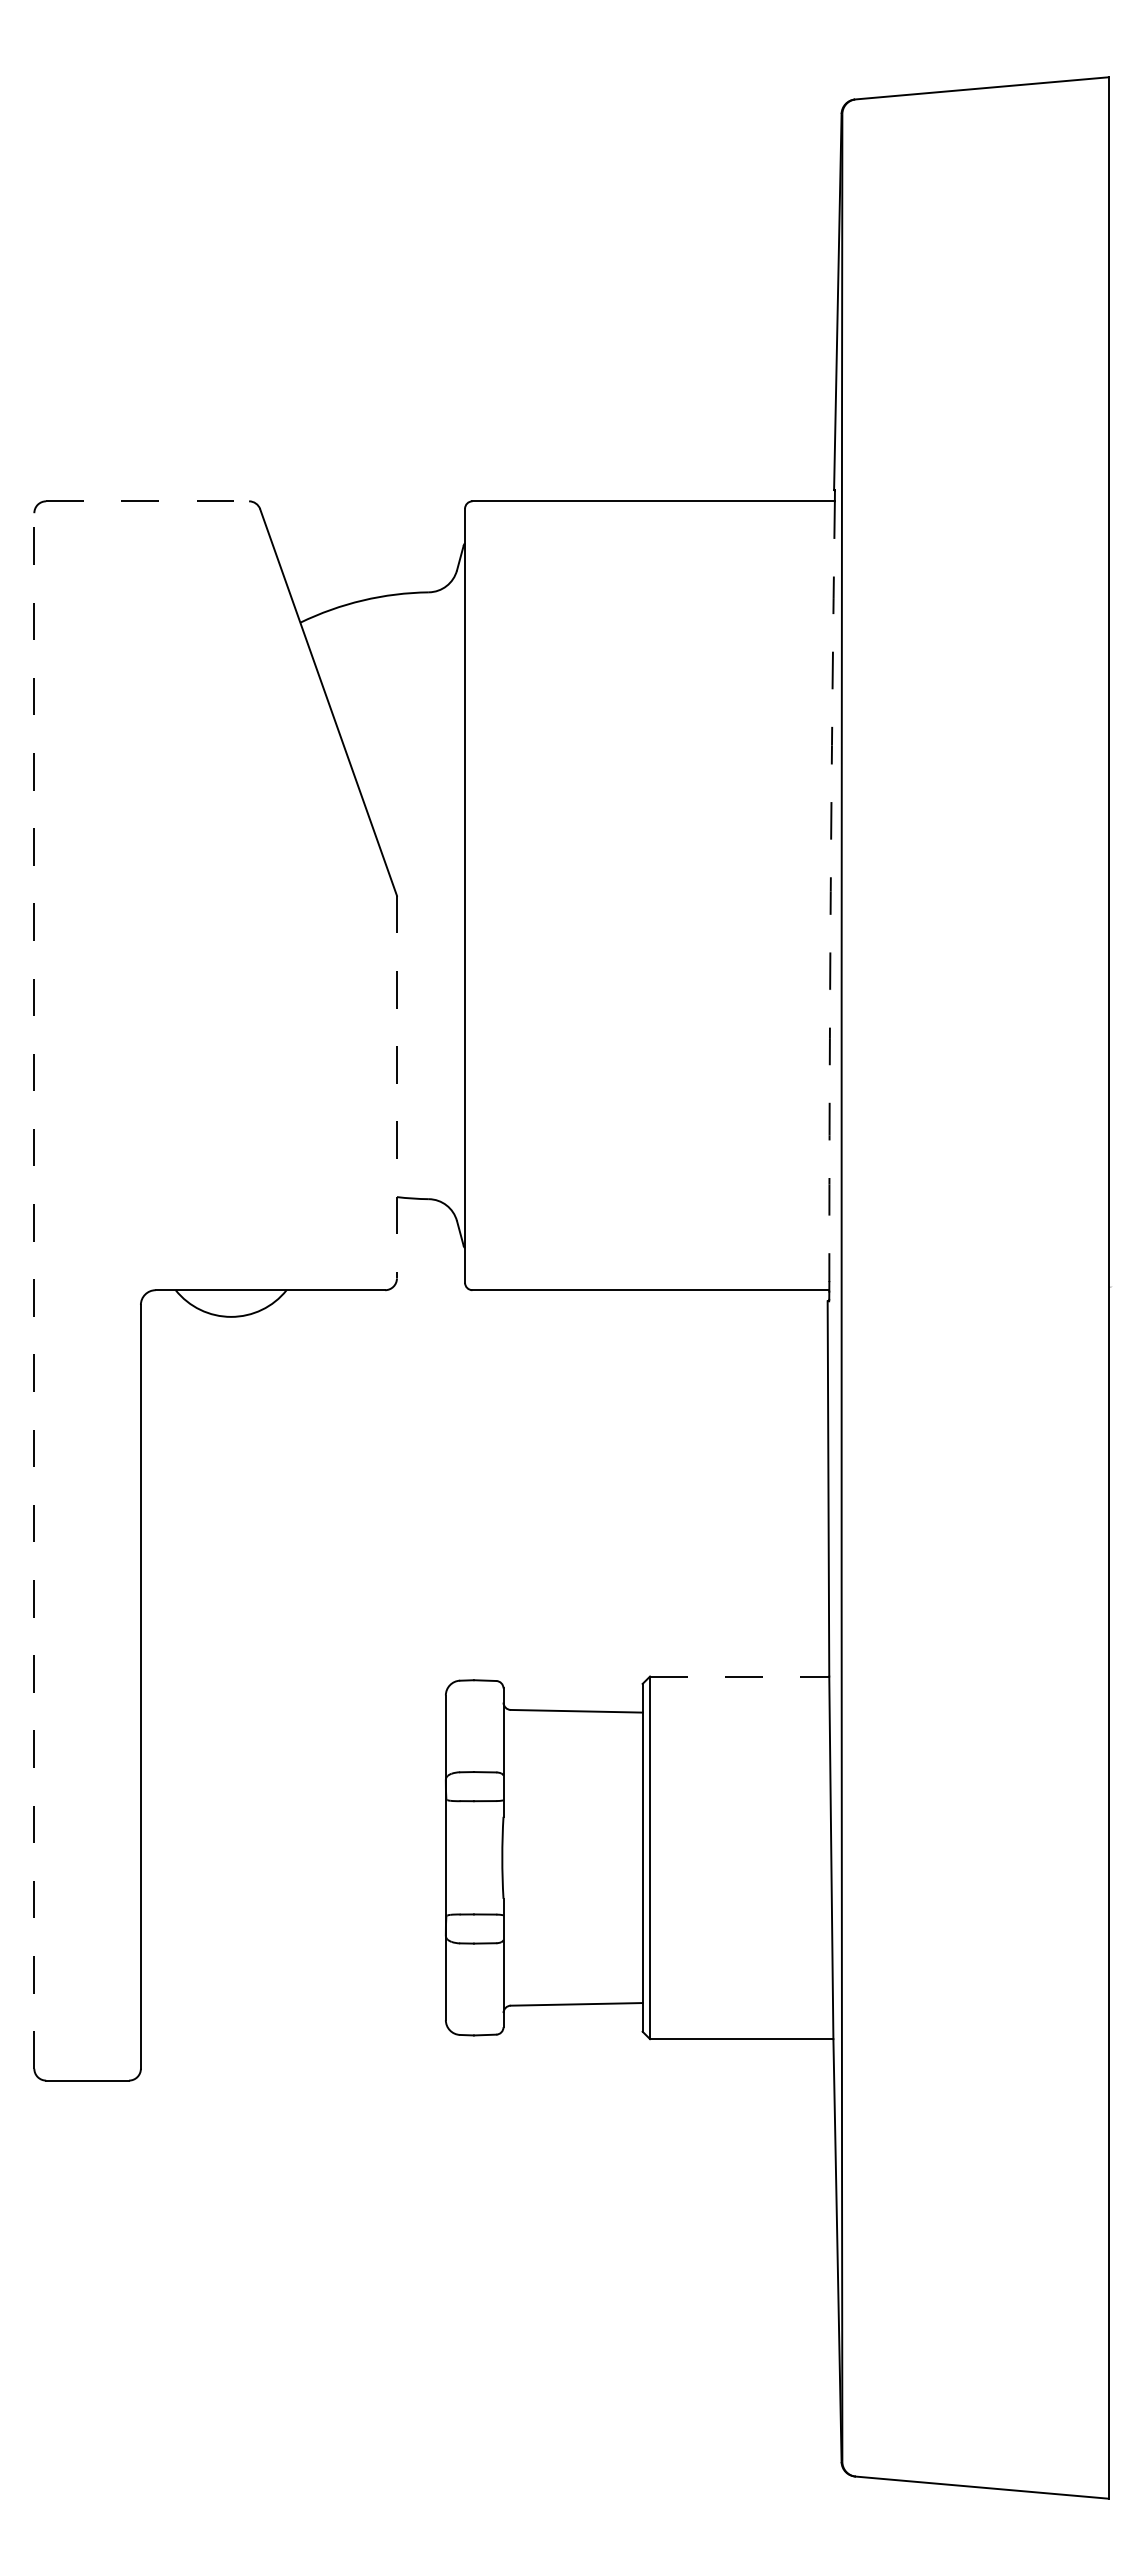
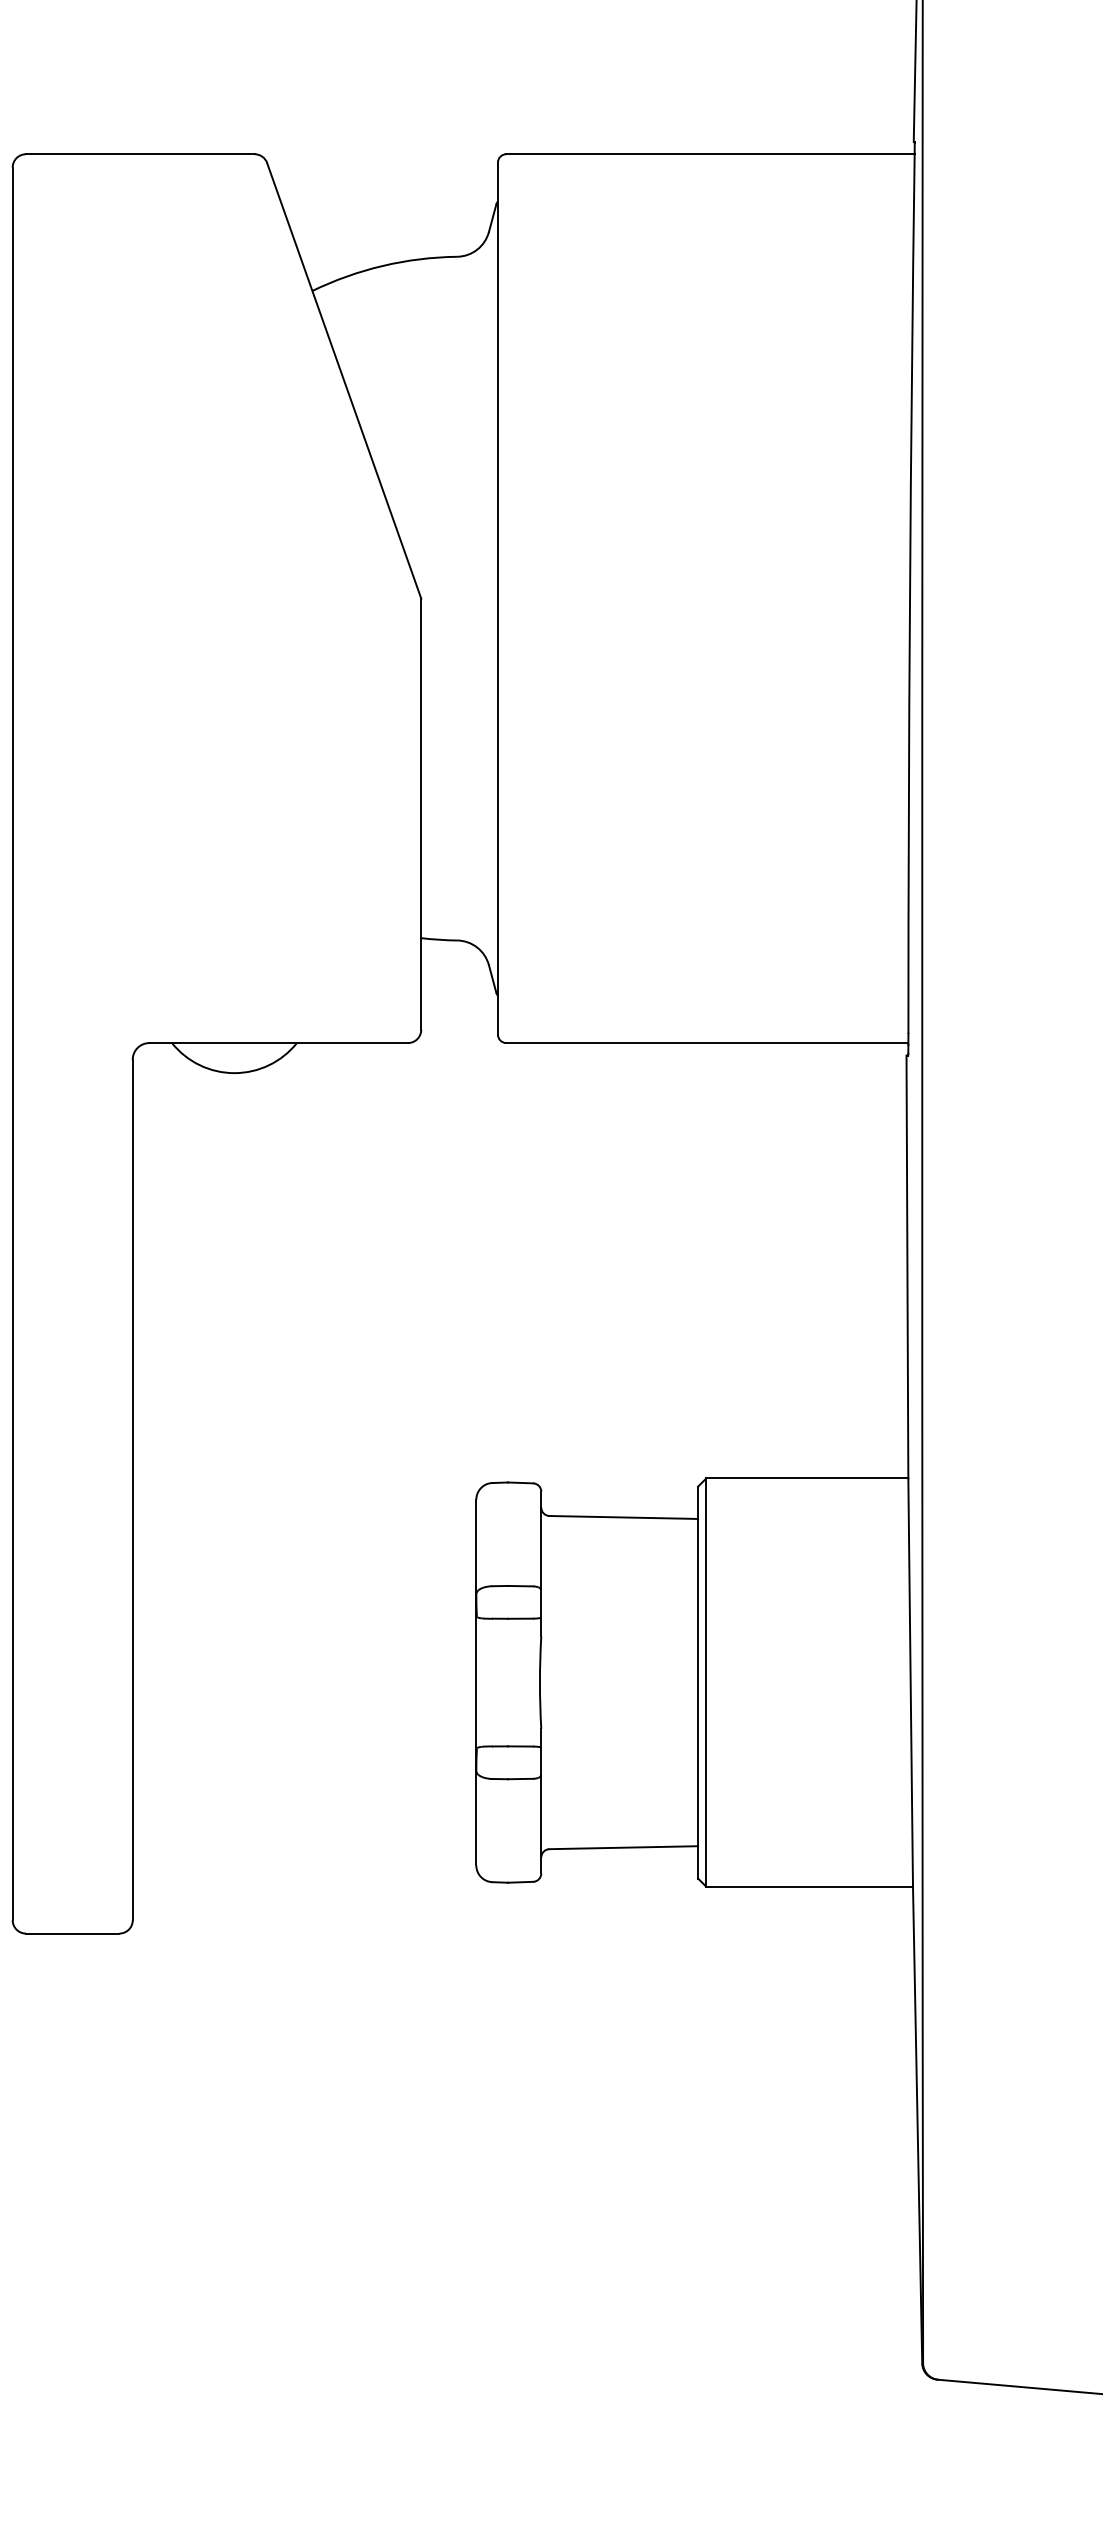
line: (148, 501) -> (141, 154), dashed -> solid
arc: (830, 891) -> (909, 593), dashed -> solid
line: (396, 1087) -> (420, 814), dashed -> solid
line: (34, 1290) -> (12, 1043), dashed -> solid
line: (739, 1676) -> (807, 1478), dashed -> solid

